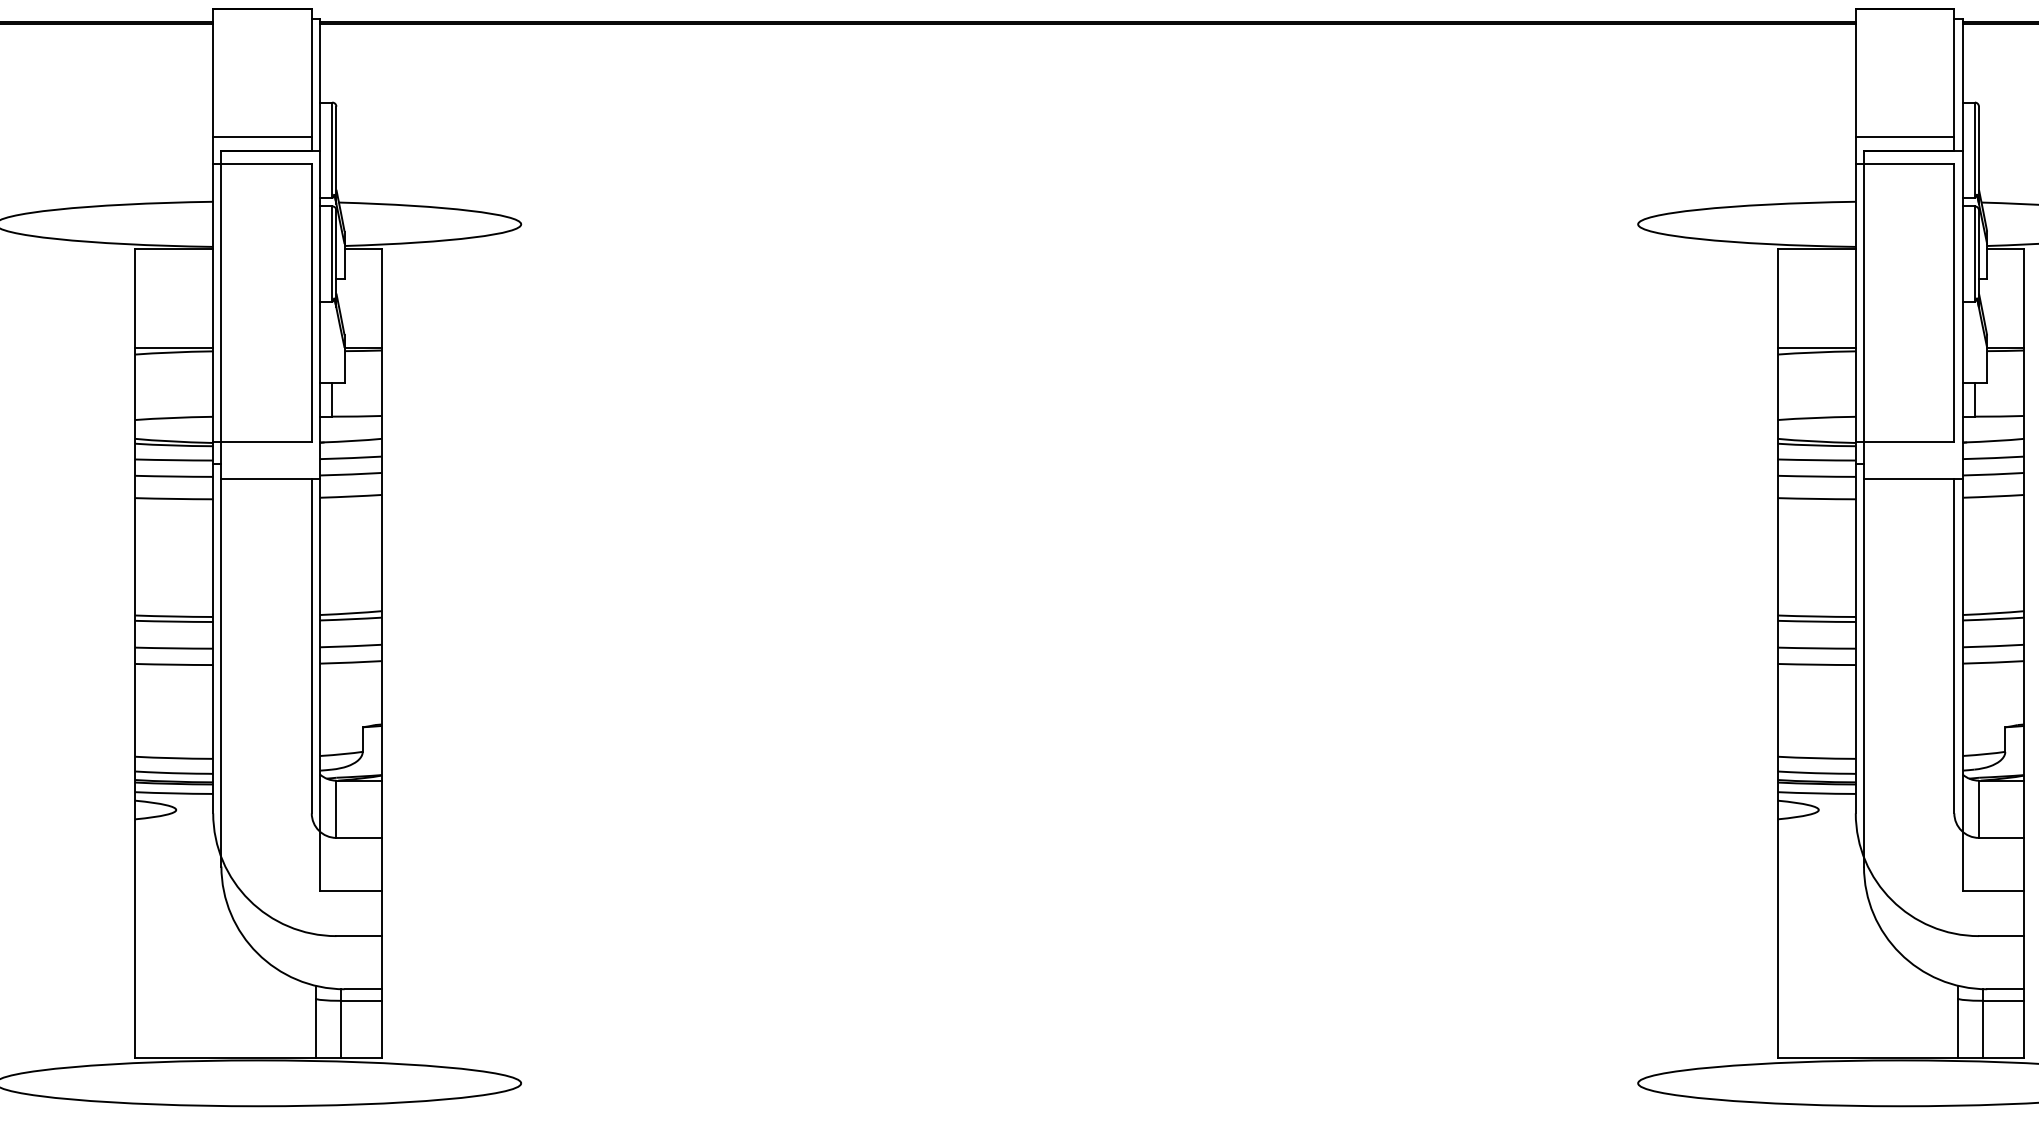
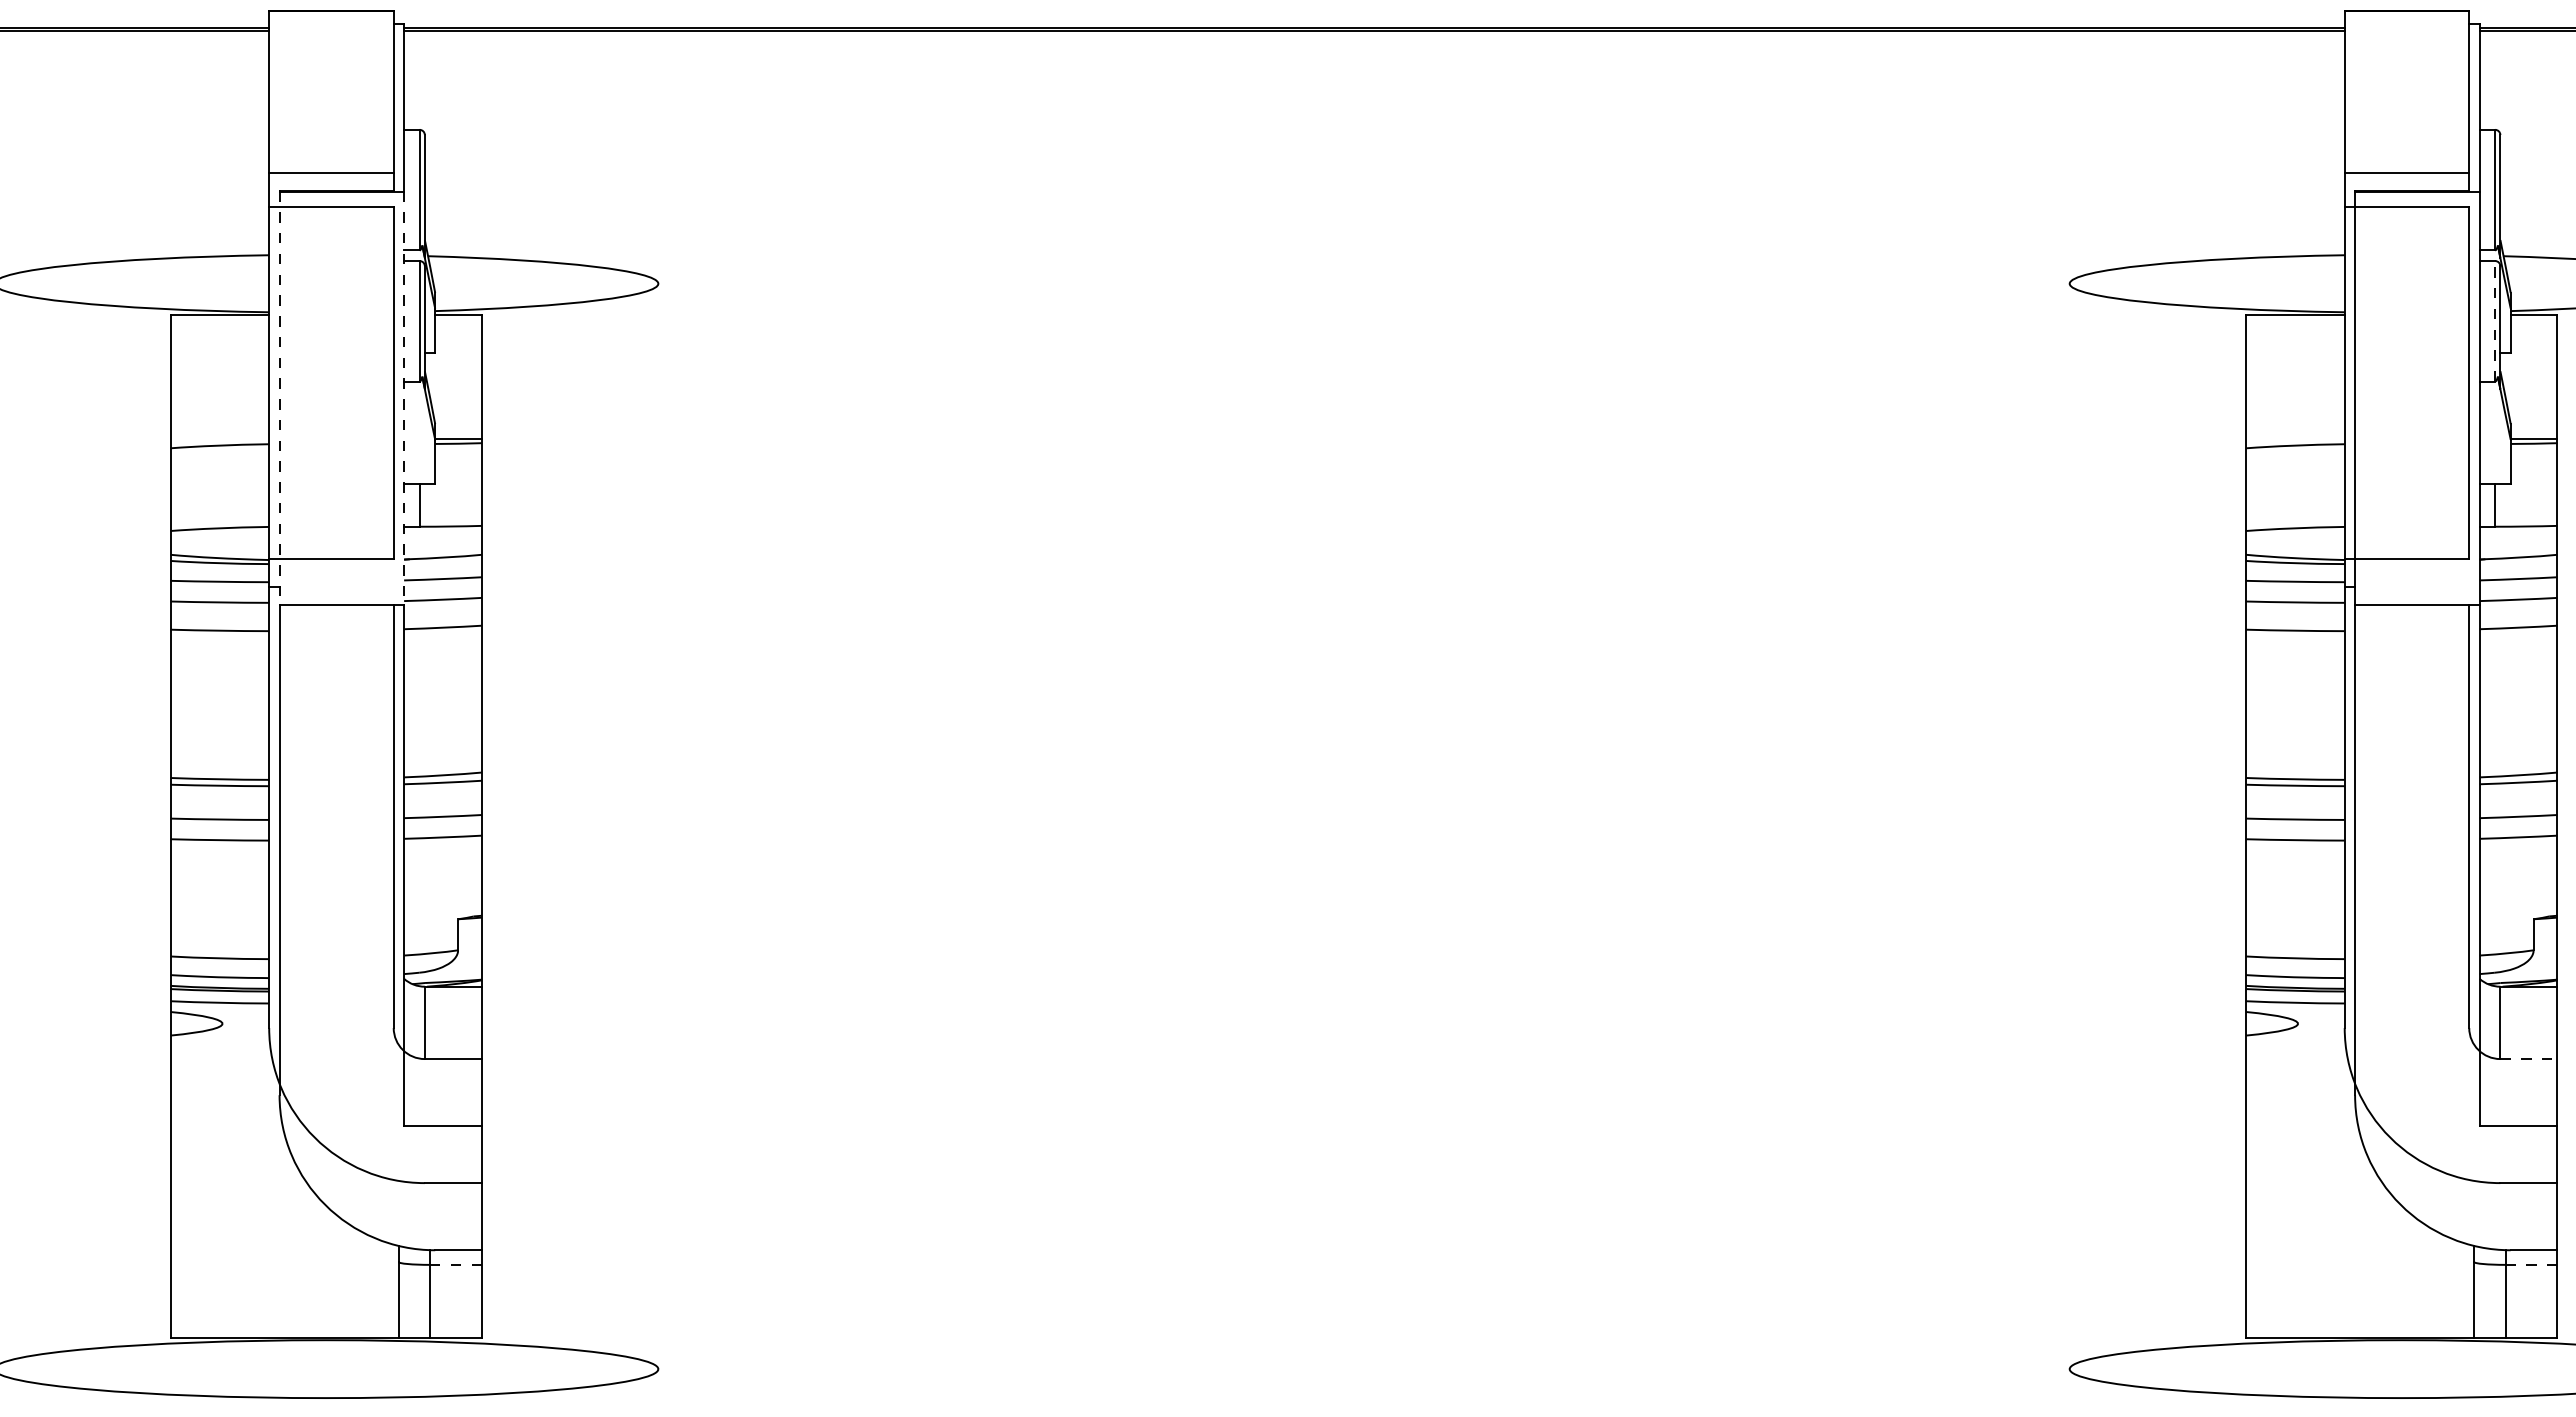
line: (1975, 253) -> (2495, 320), solid -> dashed
line: (221, 315) -> (279, 398), solid -> dashed
line: (320, 315) -> (404, 398), solid -> dashed
line: (173, 347) -> (219, 439), removed
line: (1816, 347) -> (2295, 439), removed
line: (2001, 838) -> (2528, 1059), solid -> dashed
line: (360, 1000) -> (455, 1264), solid -> dashed
line: (2003, 1000) -> (2531, 1264), solid -> dashed

